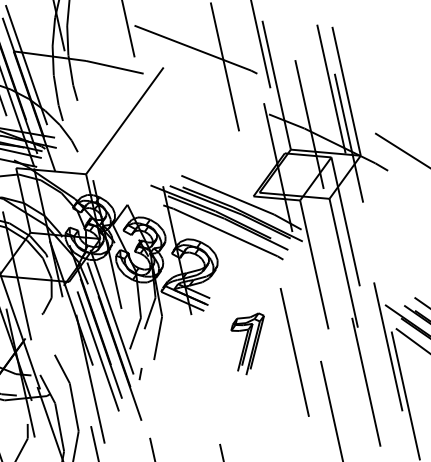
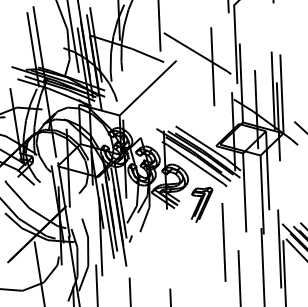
part: (249, 343) -> (201, 204), moved

